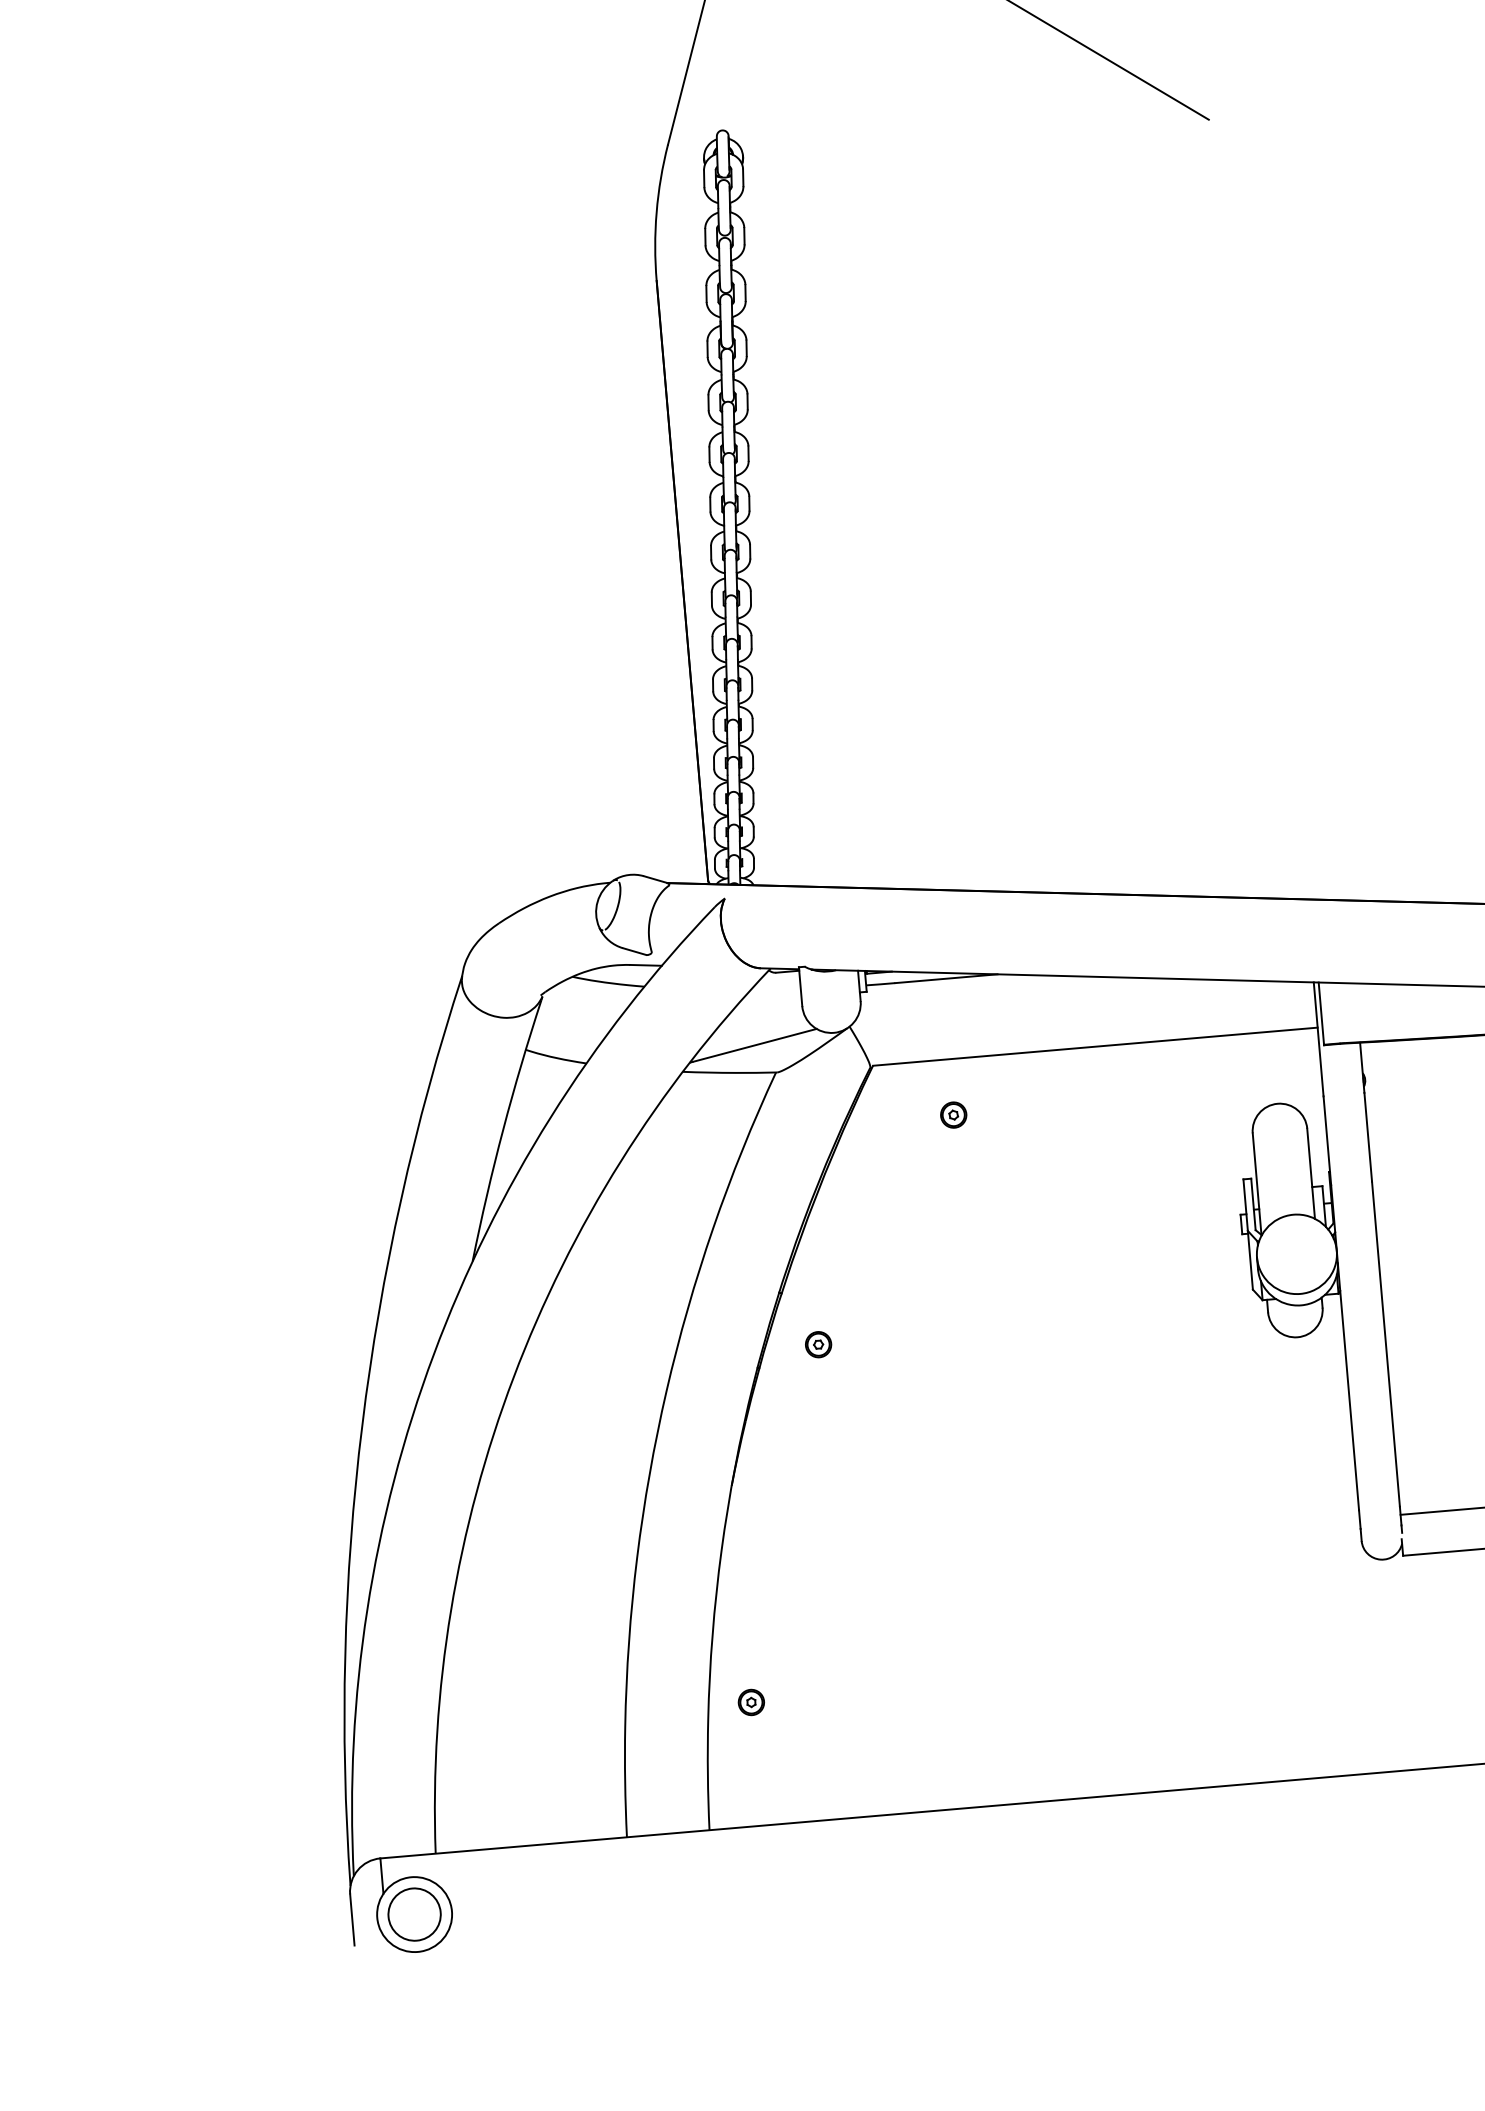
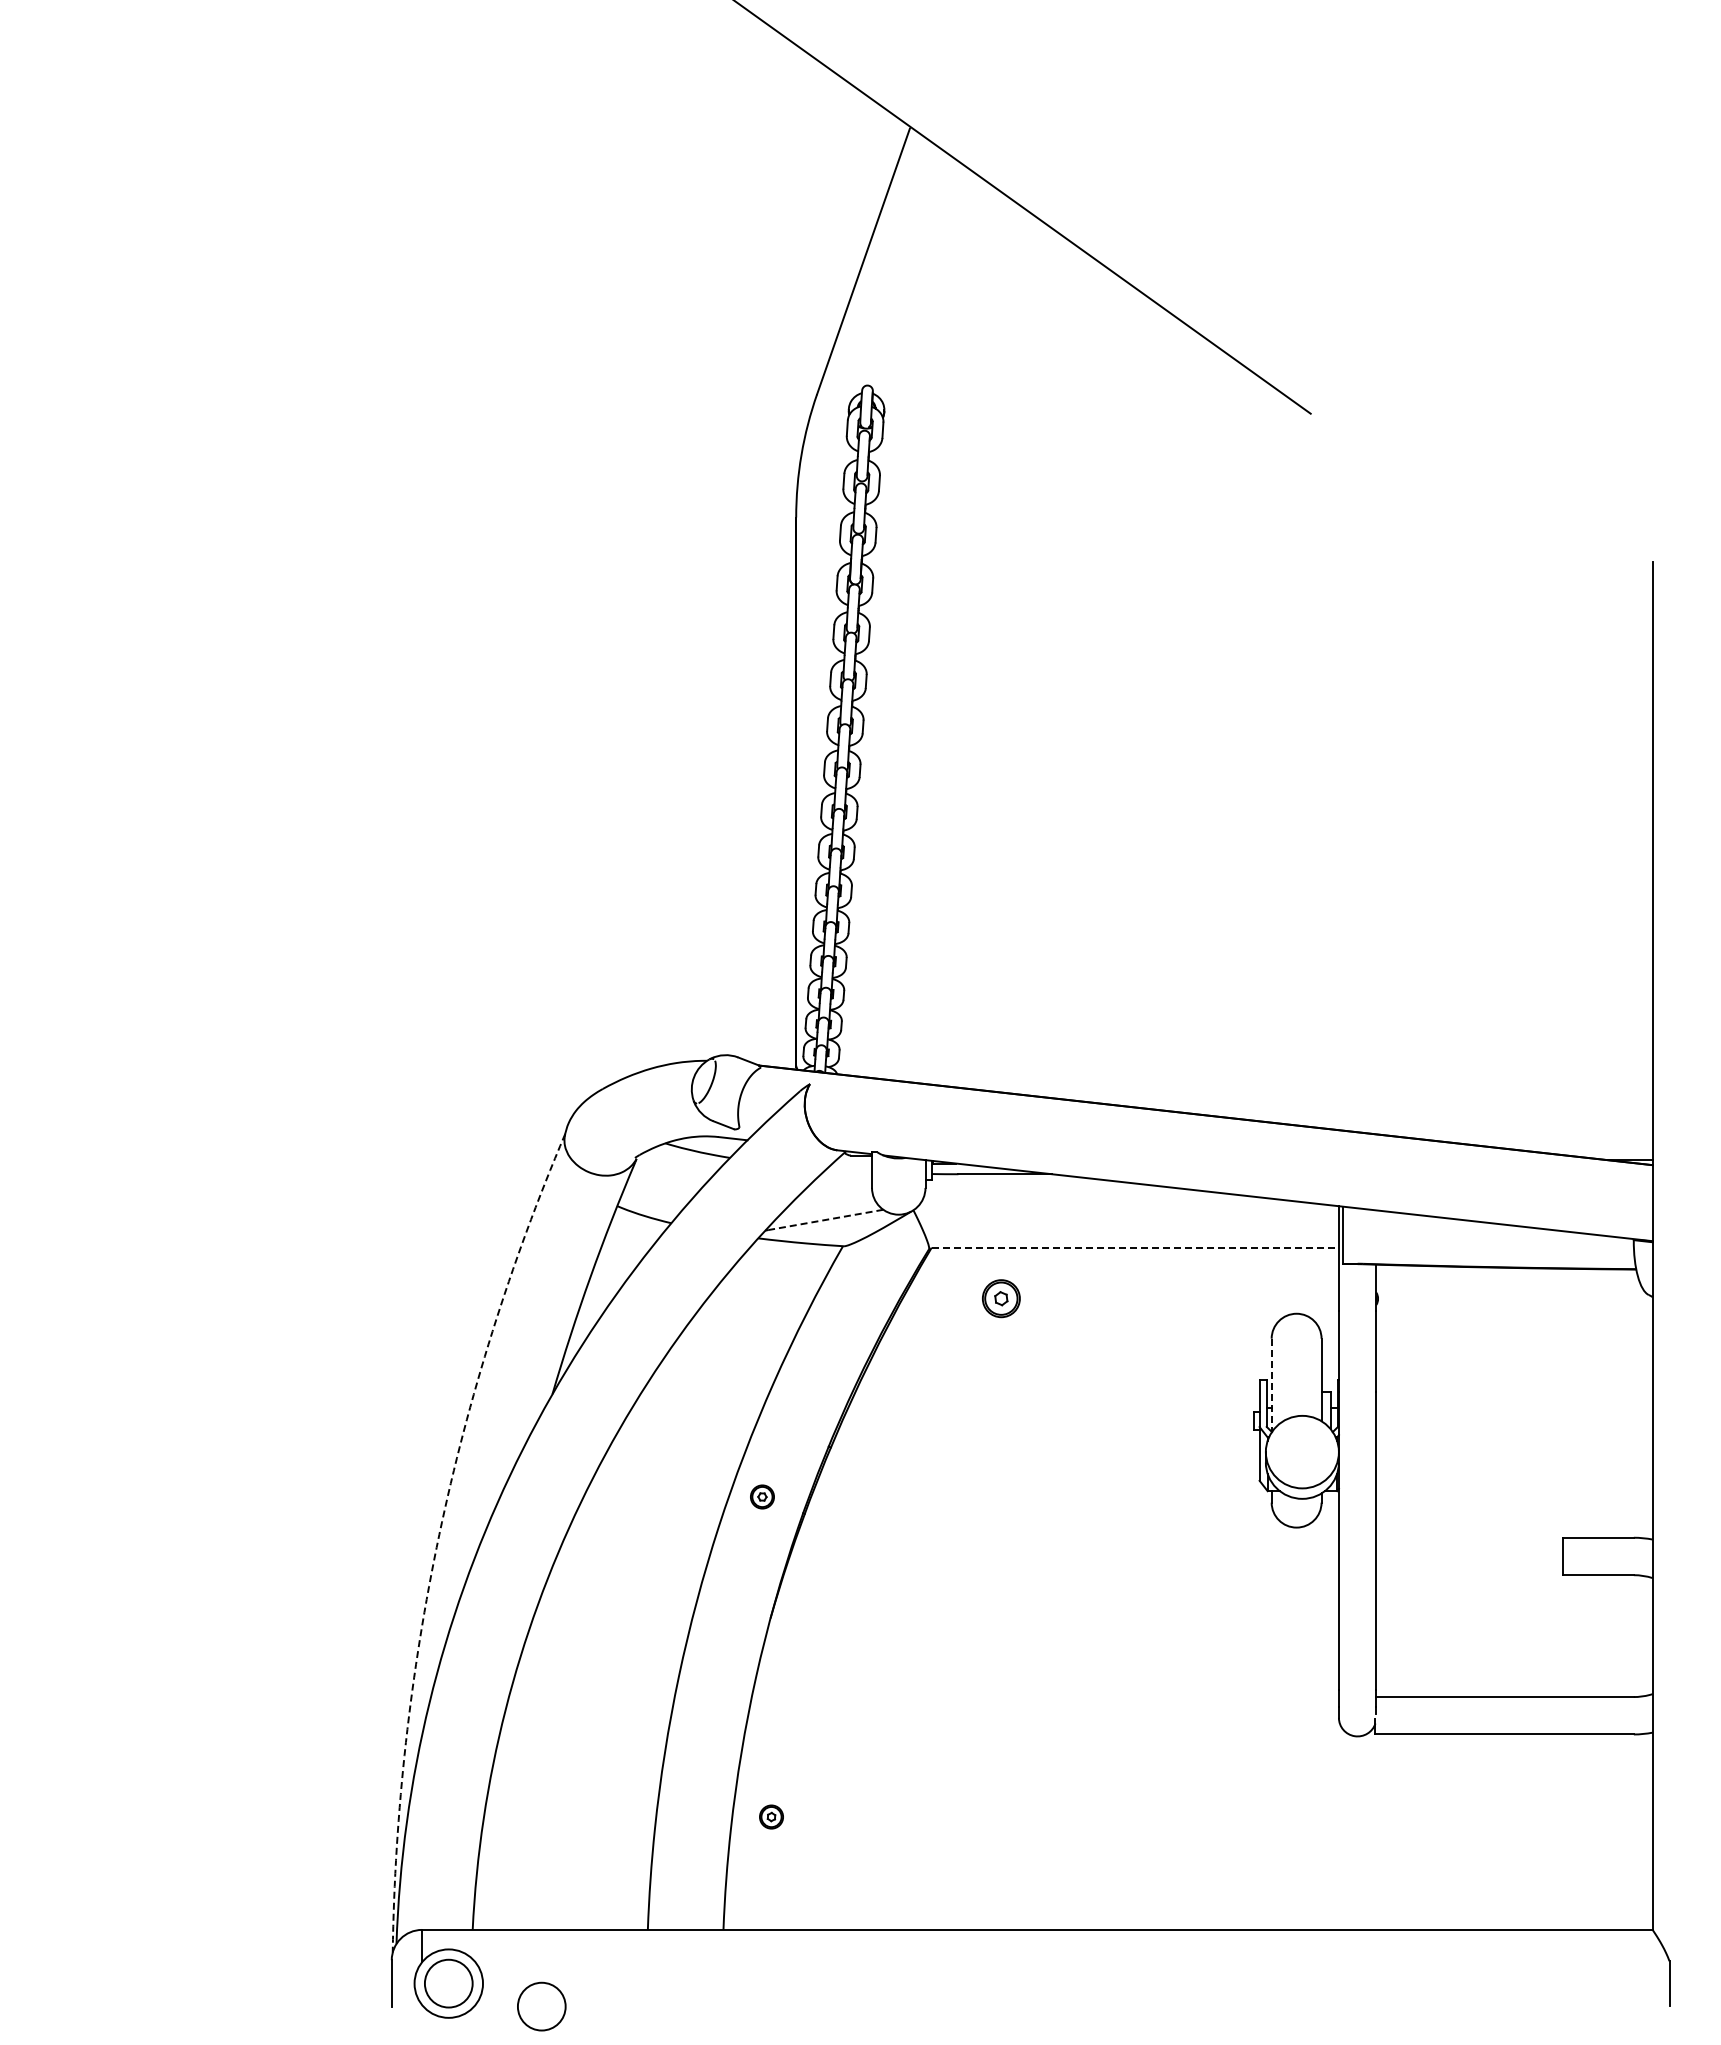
line: (754, 1044) -> (825, 1219), solid -> dashed
line: (1095, 1046) -> (1135, 1247), solid -> dashed
part: (952, 1114) -> (1000, 1298), size x1.6
line: (1256, 1184) -> (1271, 1385), solid -> dashed
part: (818, 1344) -> (762, 1496), moved
arc: (362, 1425) -> (439, 1534), solid -> dashed
circle: (517, 1930) -> (541, 2006), added

